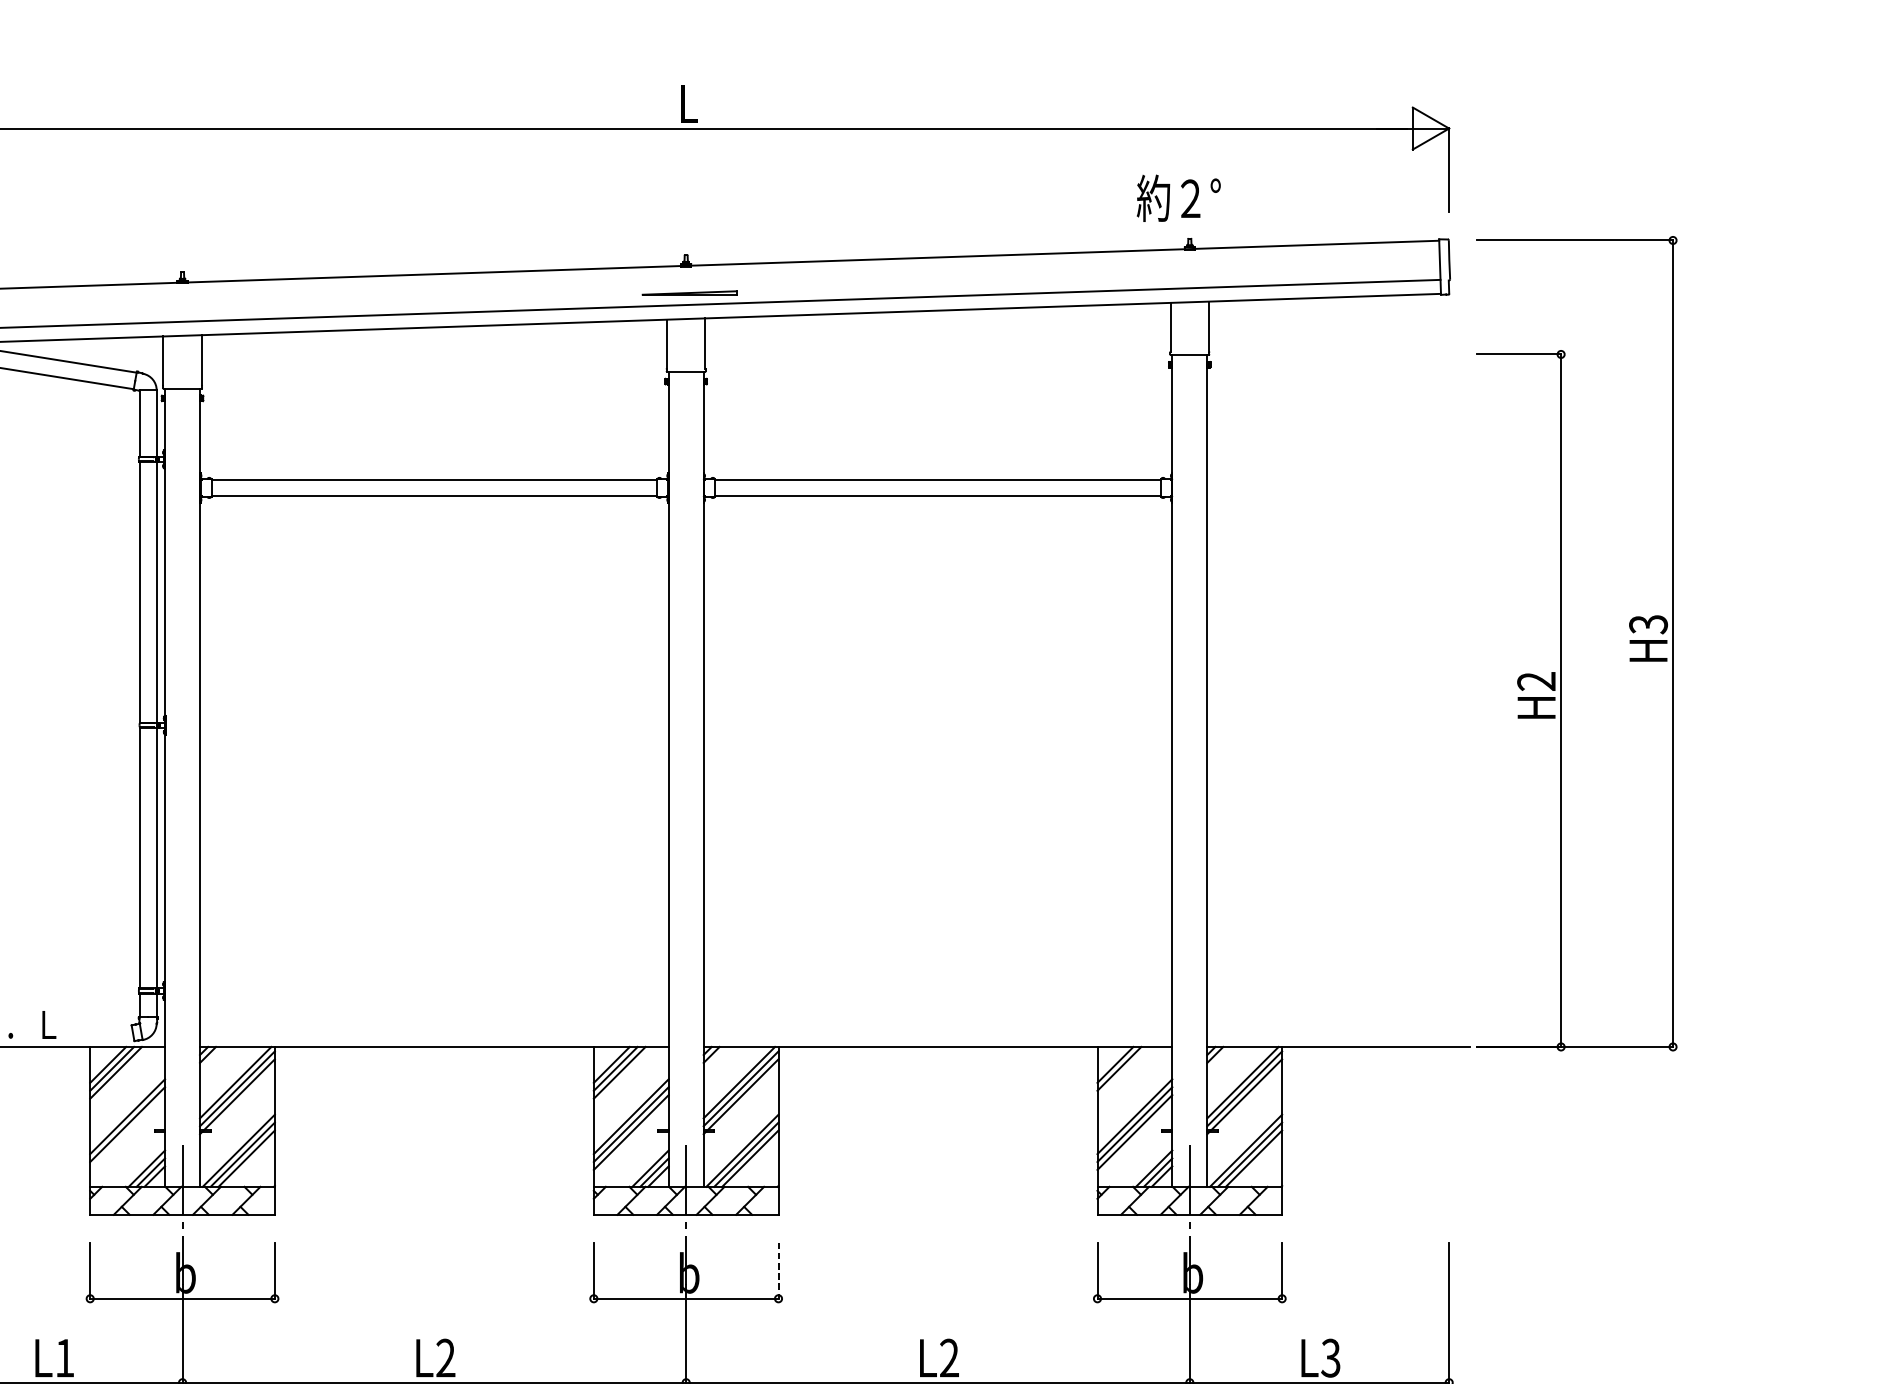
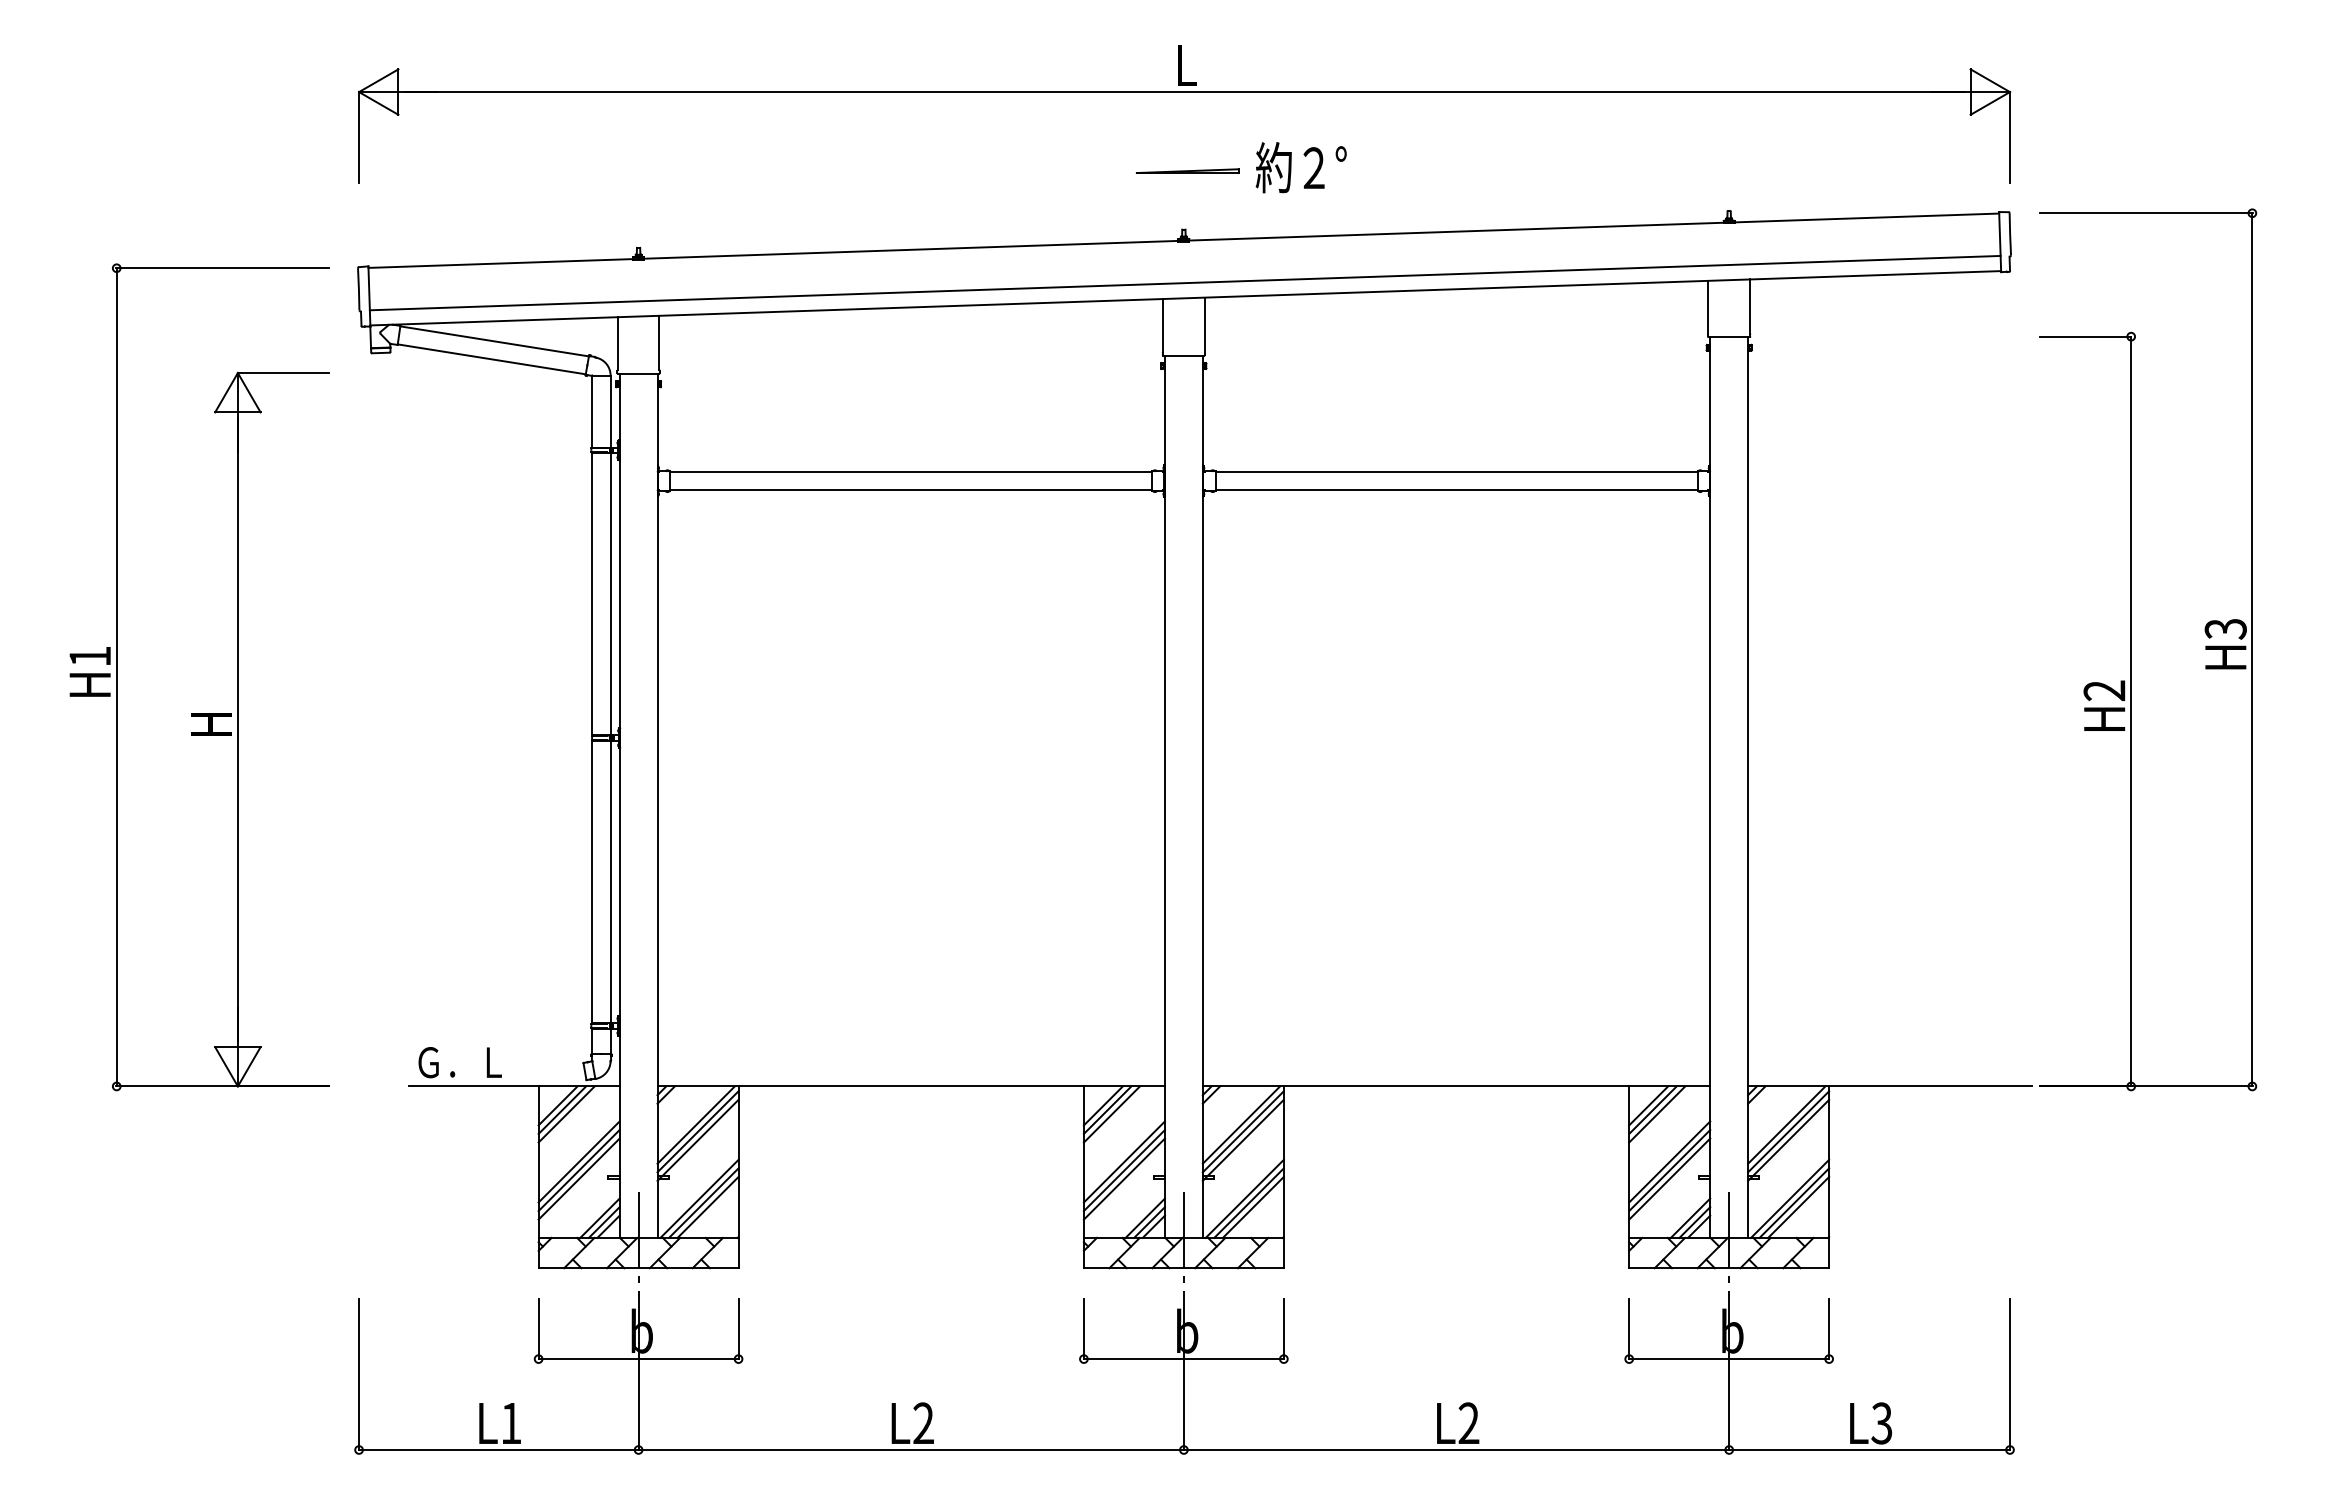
text: (1178, 198) -> (1300, 167), moved
part: (689, 292) -> (1187, 170), moved
line: (1123, 1072) -> (1657, 1114), added
line: (127, 1131) -> (578, 1178), added
line: (778, 1271) -> (1283, 1329), dashed -> solid

